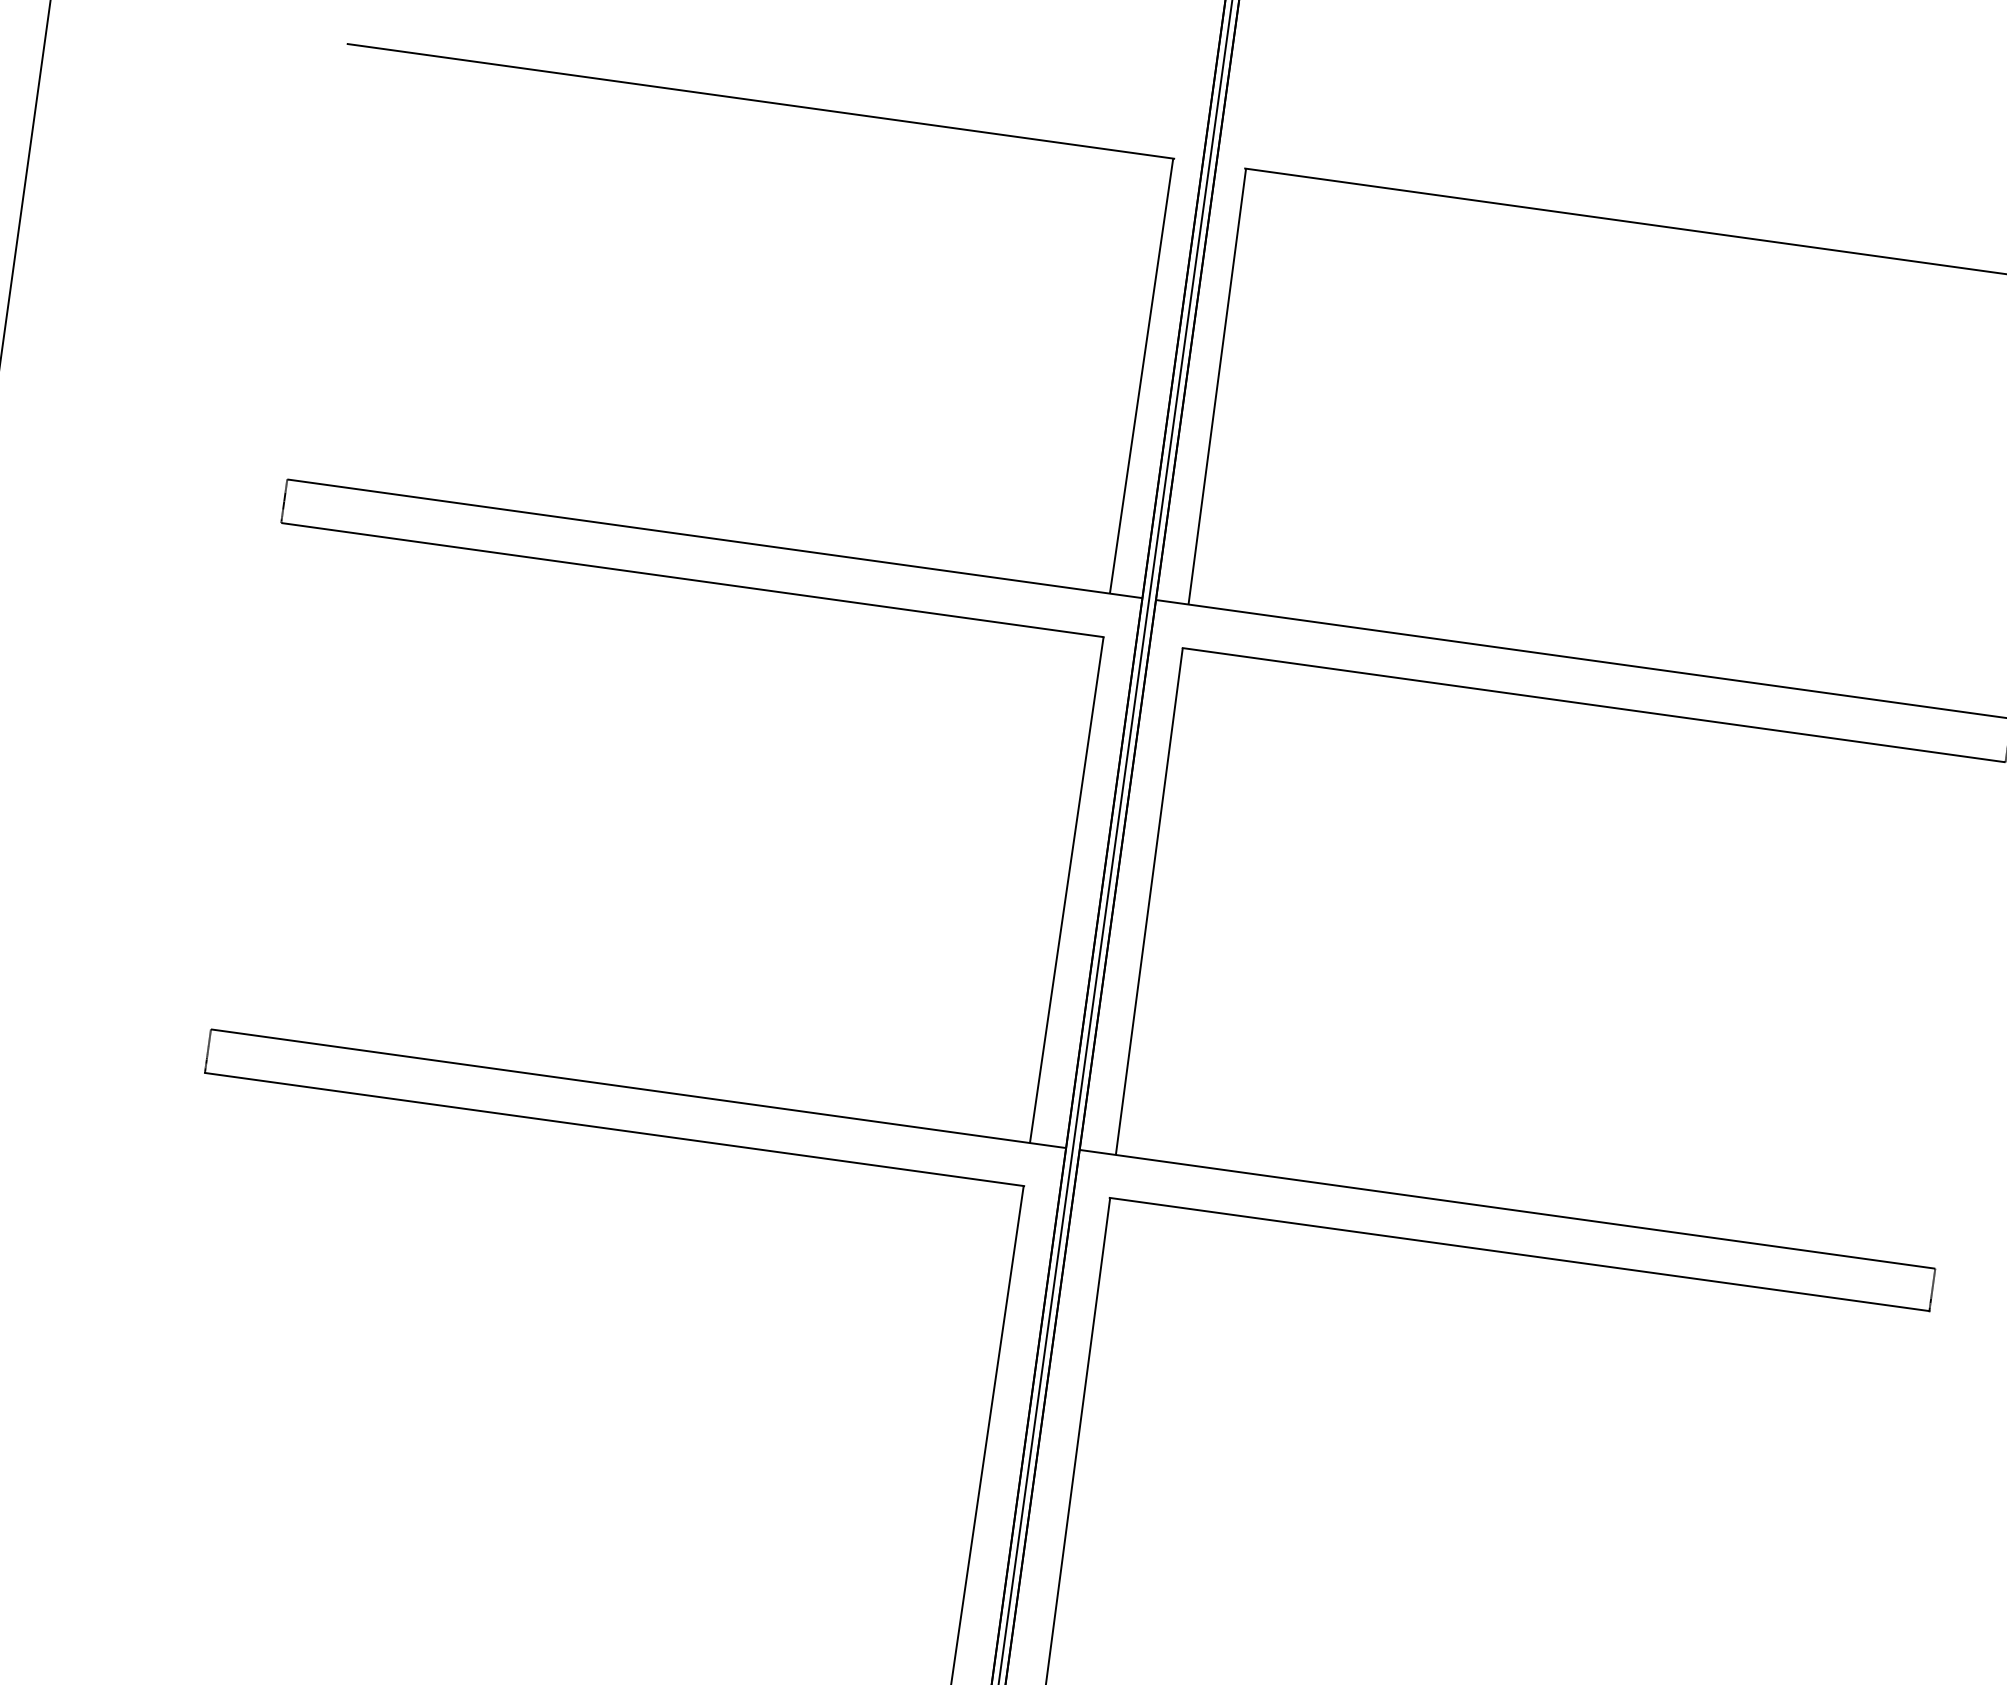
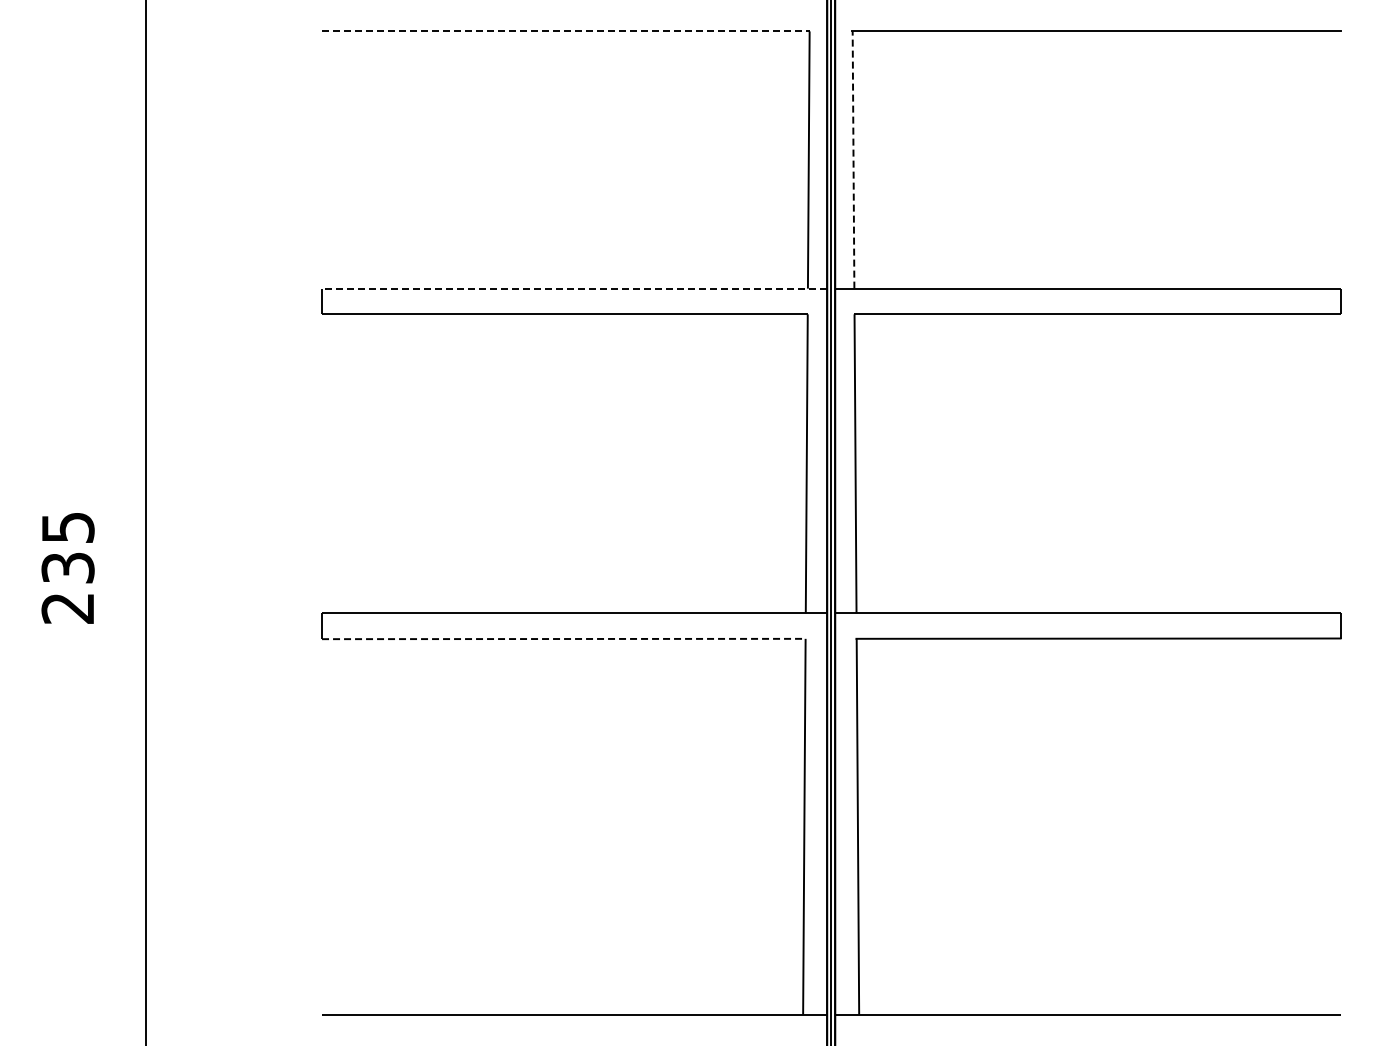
line: (761, 101) -> (566, 31), solid -> dashed
line: (1217, 387) -> (853, 160), solid -> dashed
line: (714, 538) -> (574, 288), solid -> dashed
line: (613, 1130) -> (563, 639), solid -> dashed

